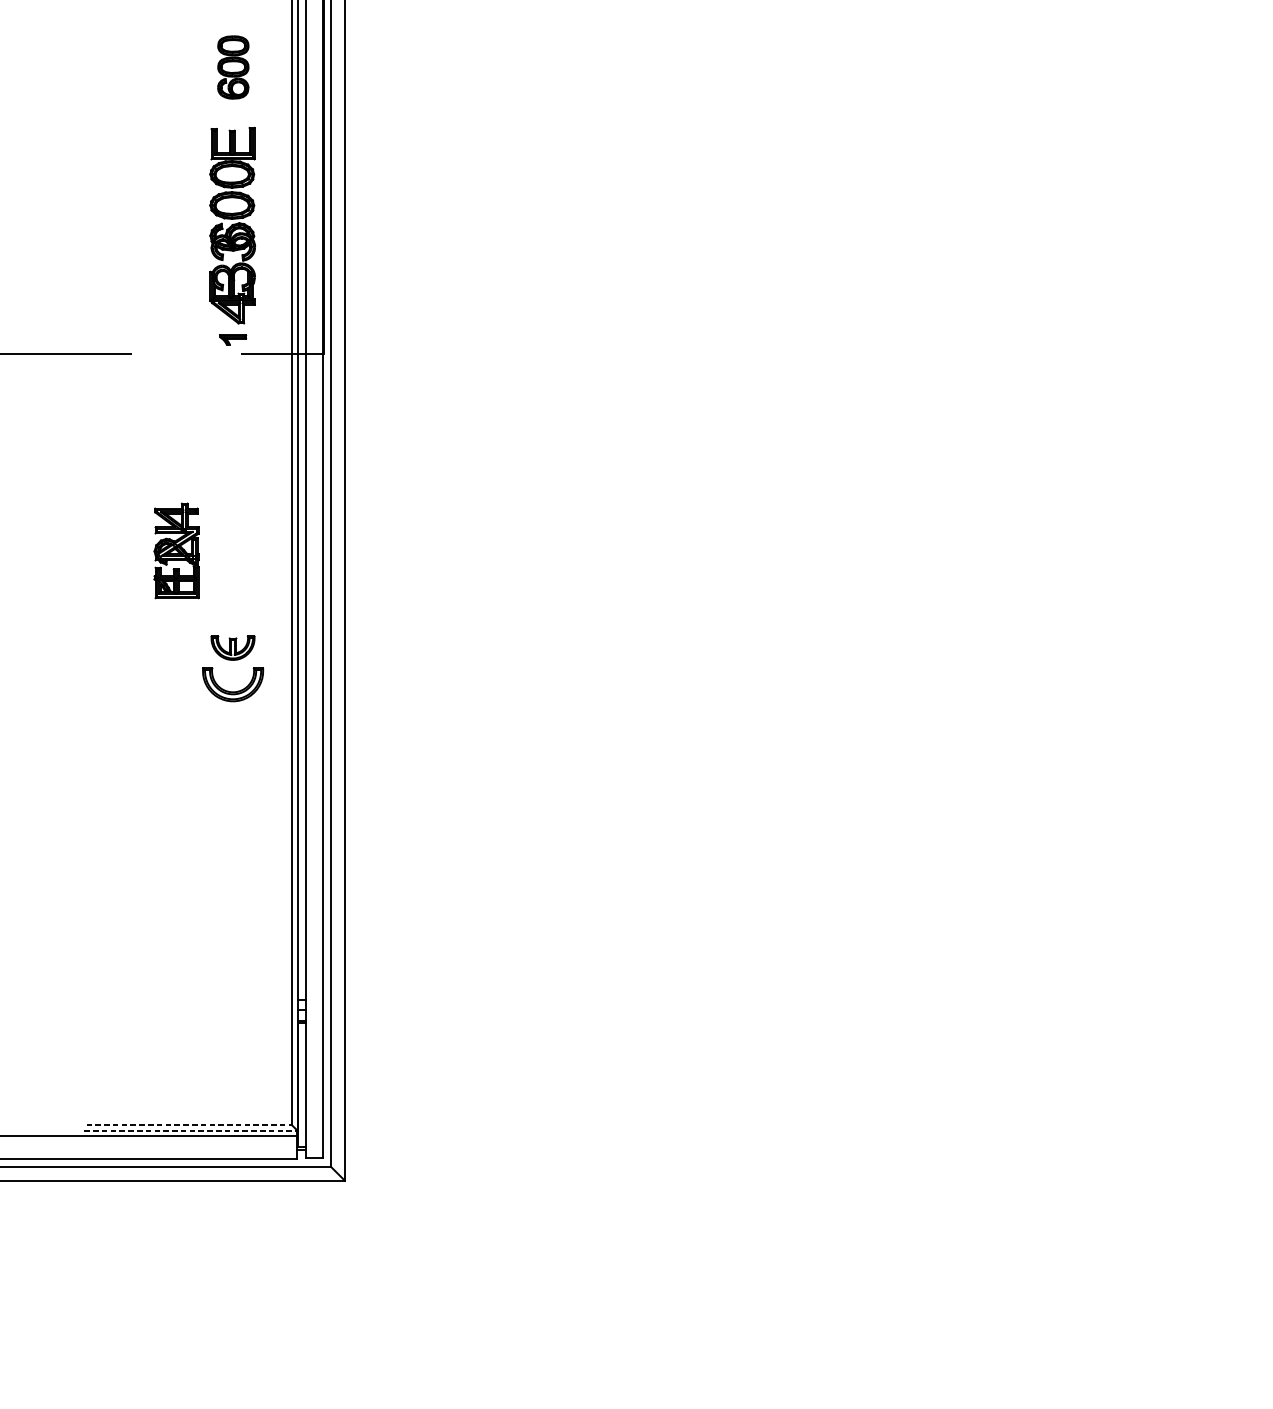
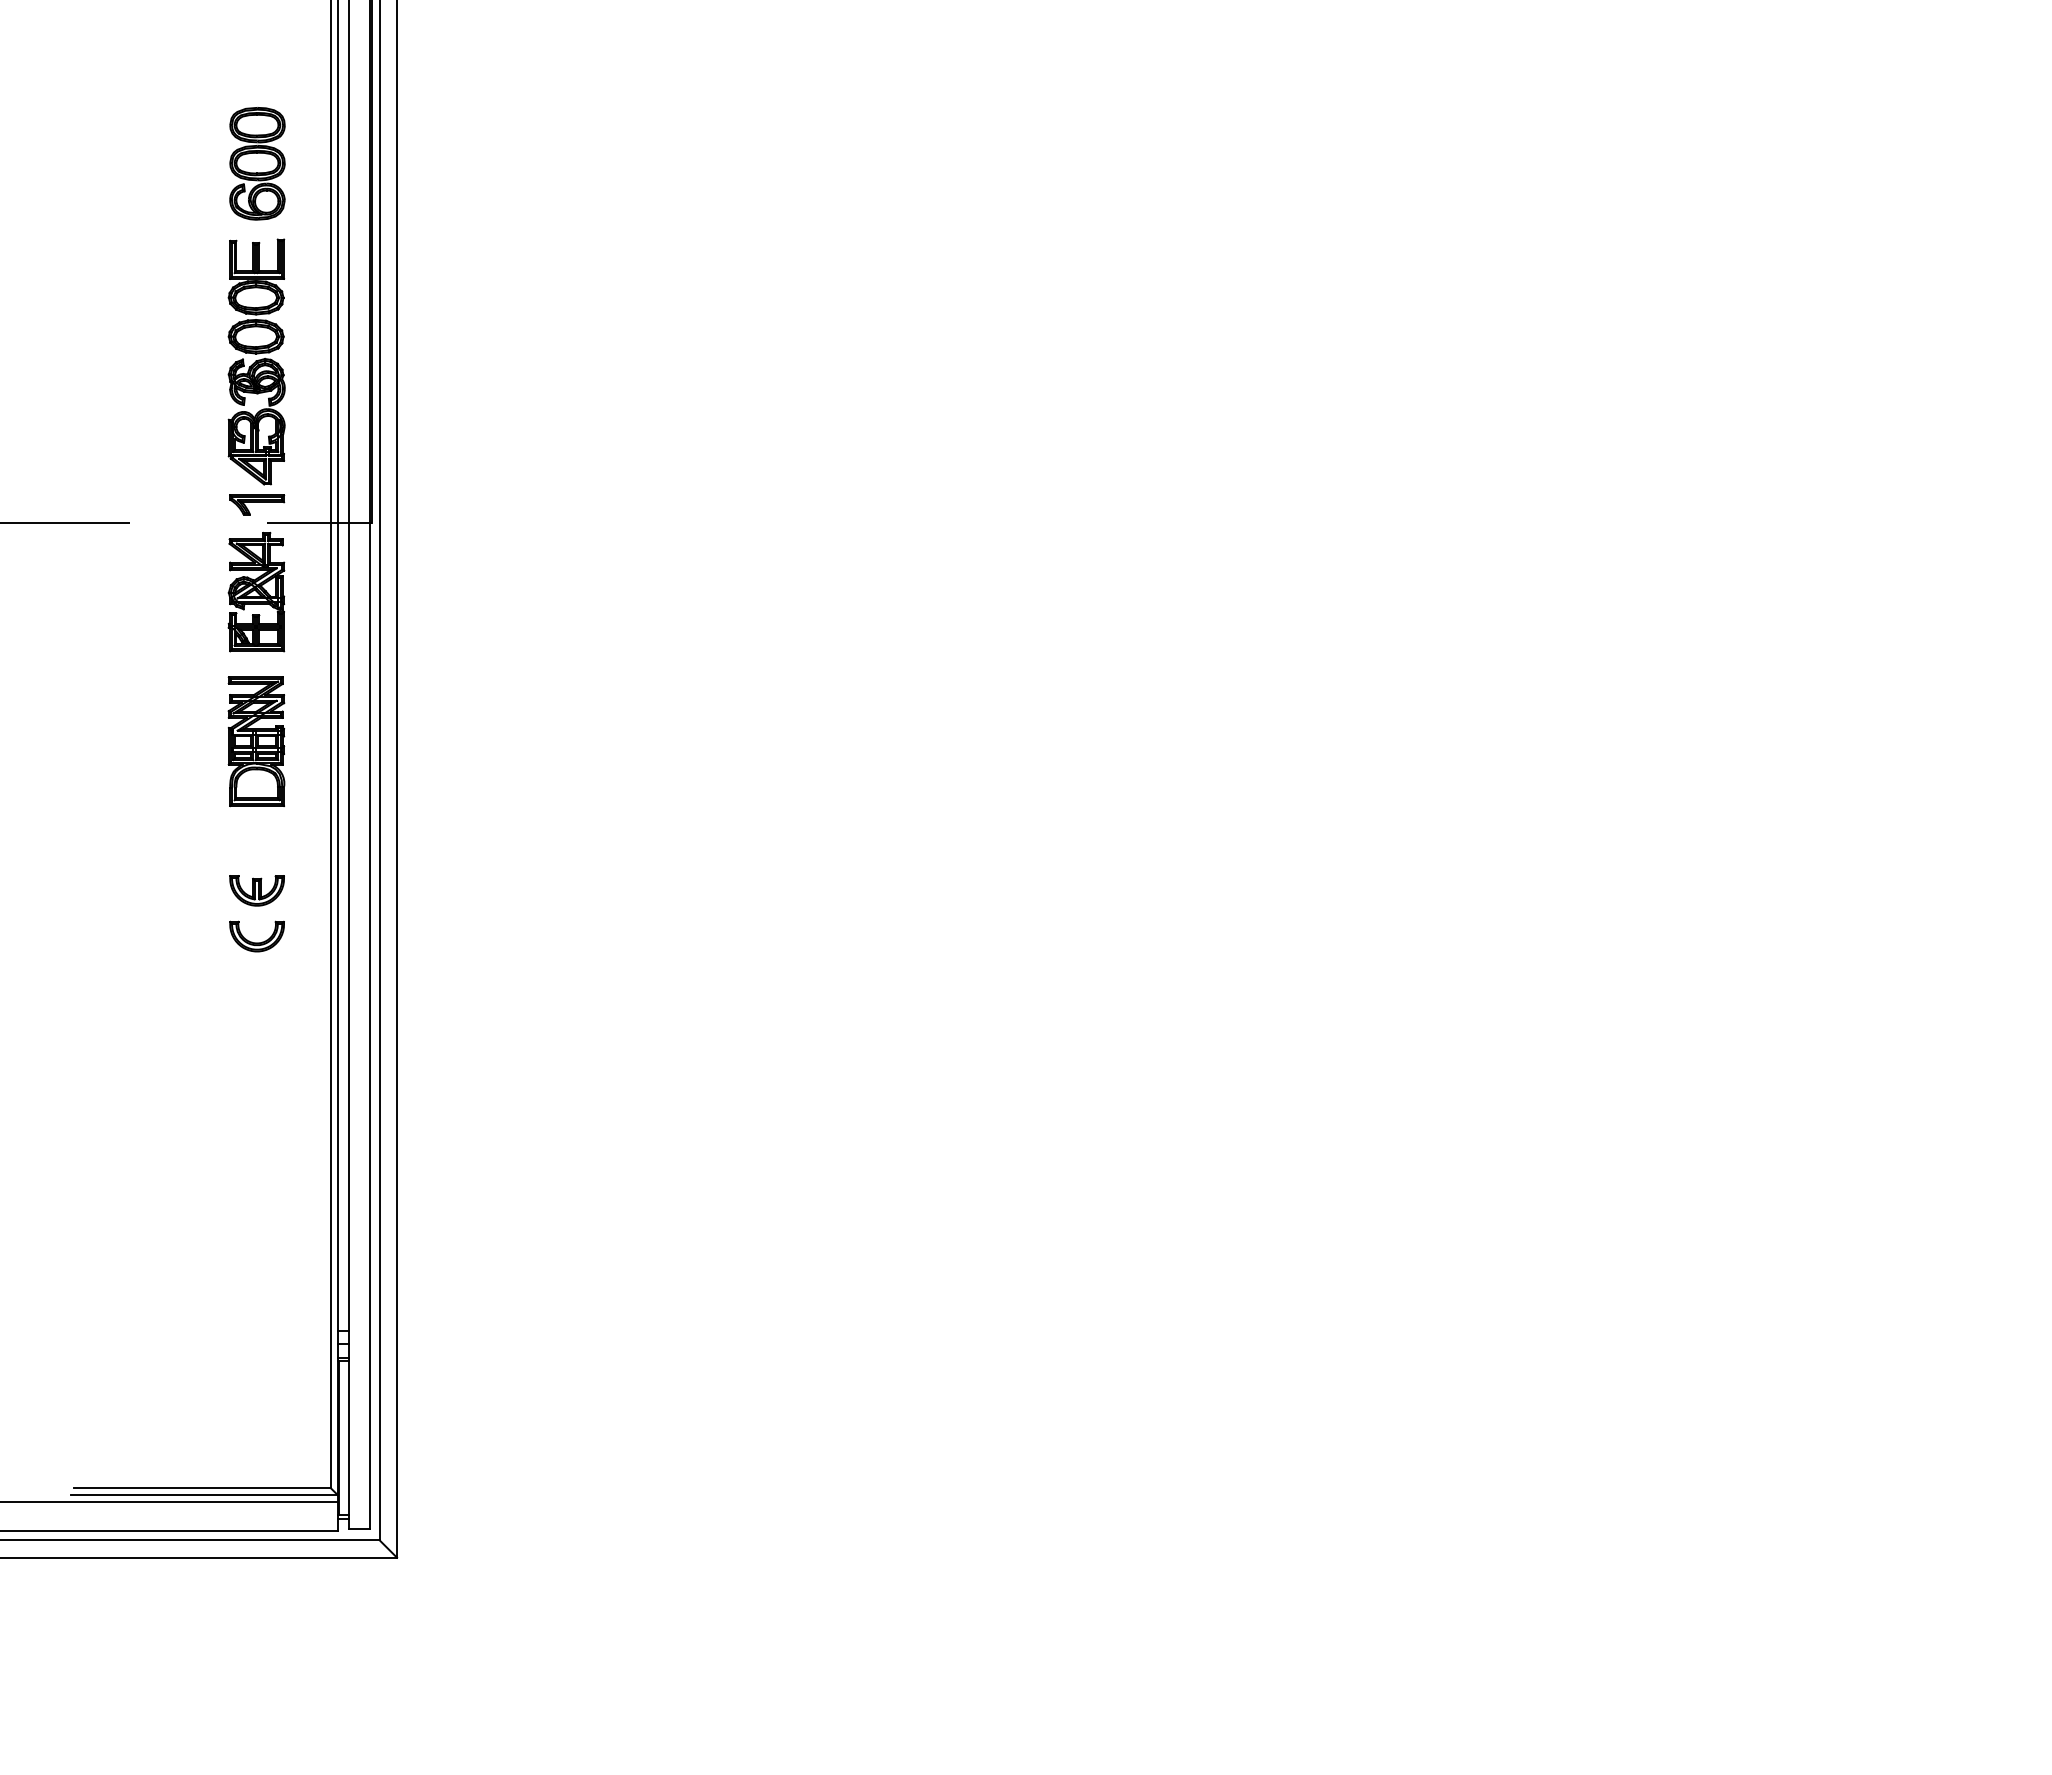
part: (233, 67) -> (257, 163), size x1.43
part: (233, 339) -> (257, 504), size x1.67
part: (232, 528) -> (256, 741), added
part: (176, 551) -> (256, 592), moved
part: (232, 684) -> (256, 936), size x0.71
line: (189, 1125) -> (202, 1488), dashed -> solid
line: (191, 1130) -> (204, 1495), dashed -> solid

